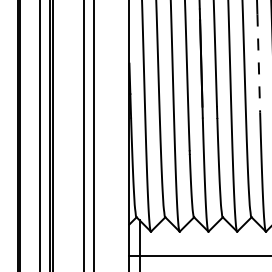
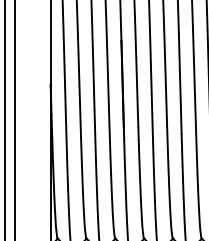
line: (258, 63) -> (179, 84), dashed -> solid

